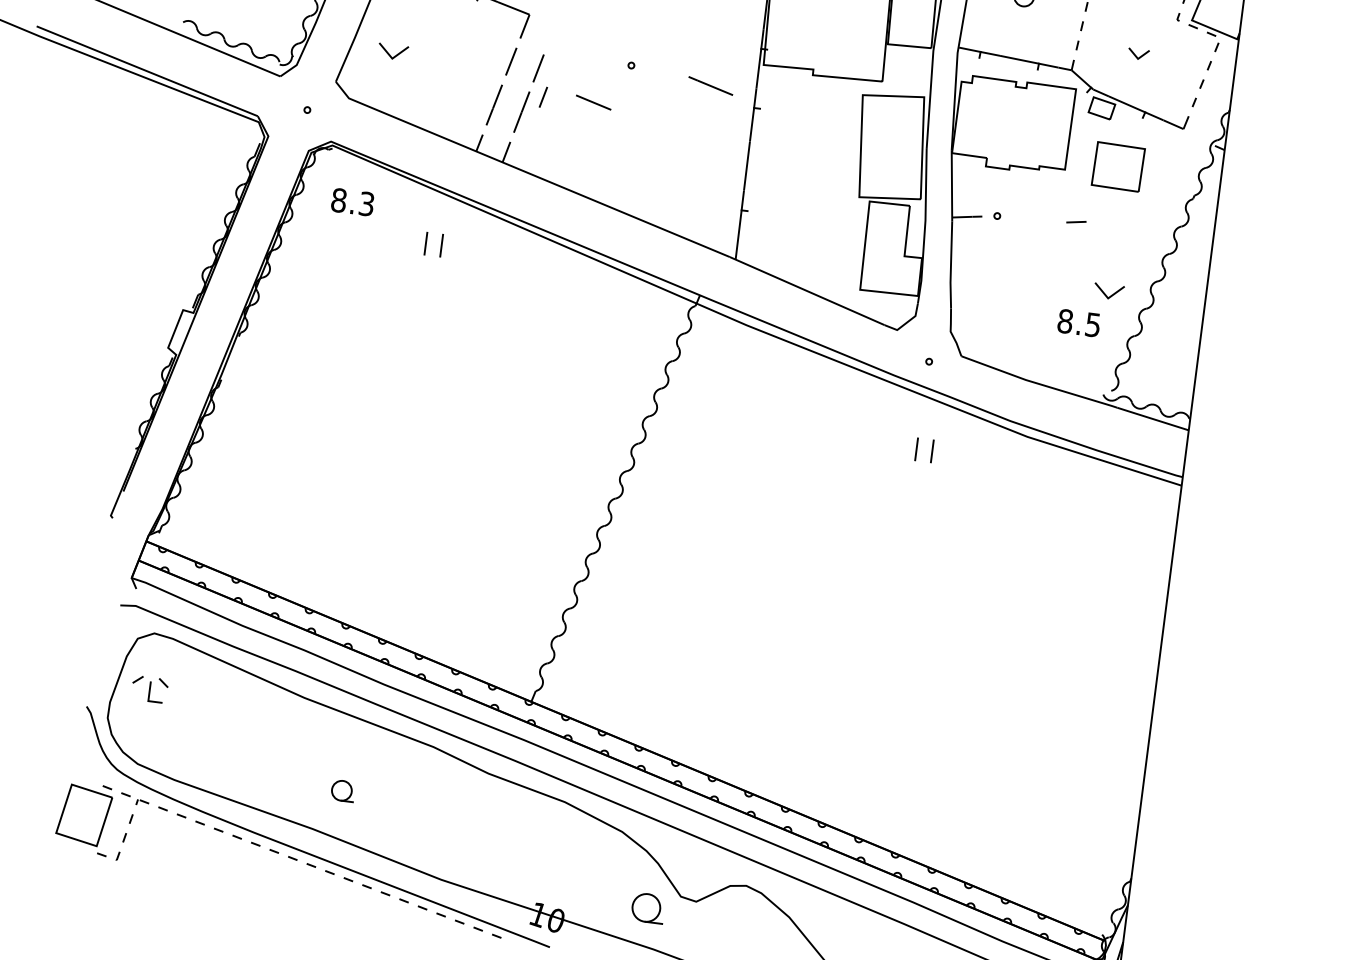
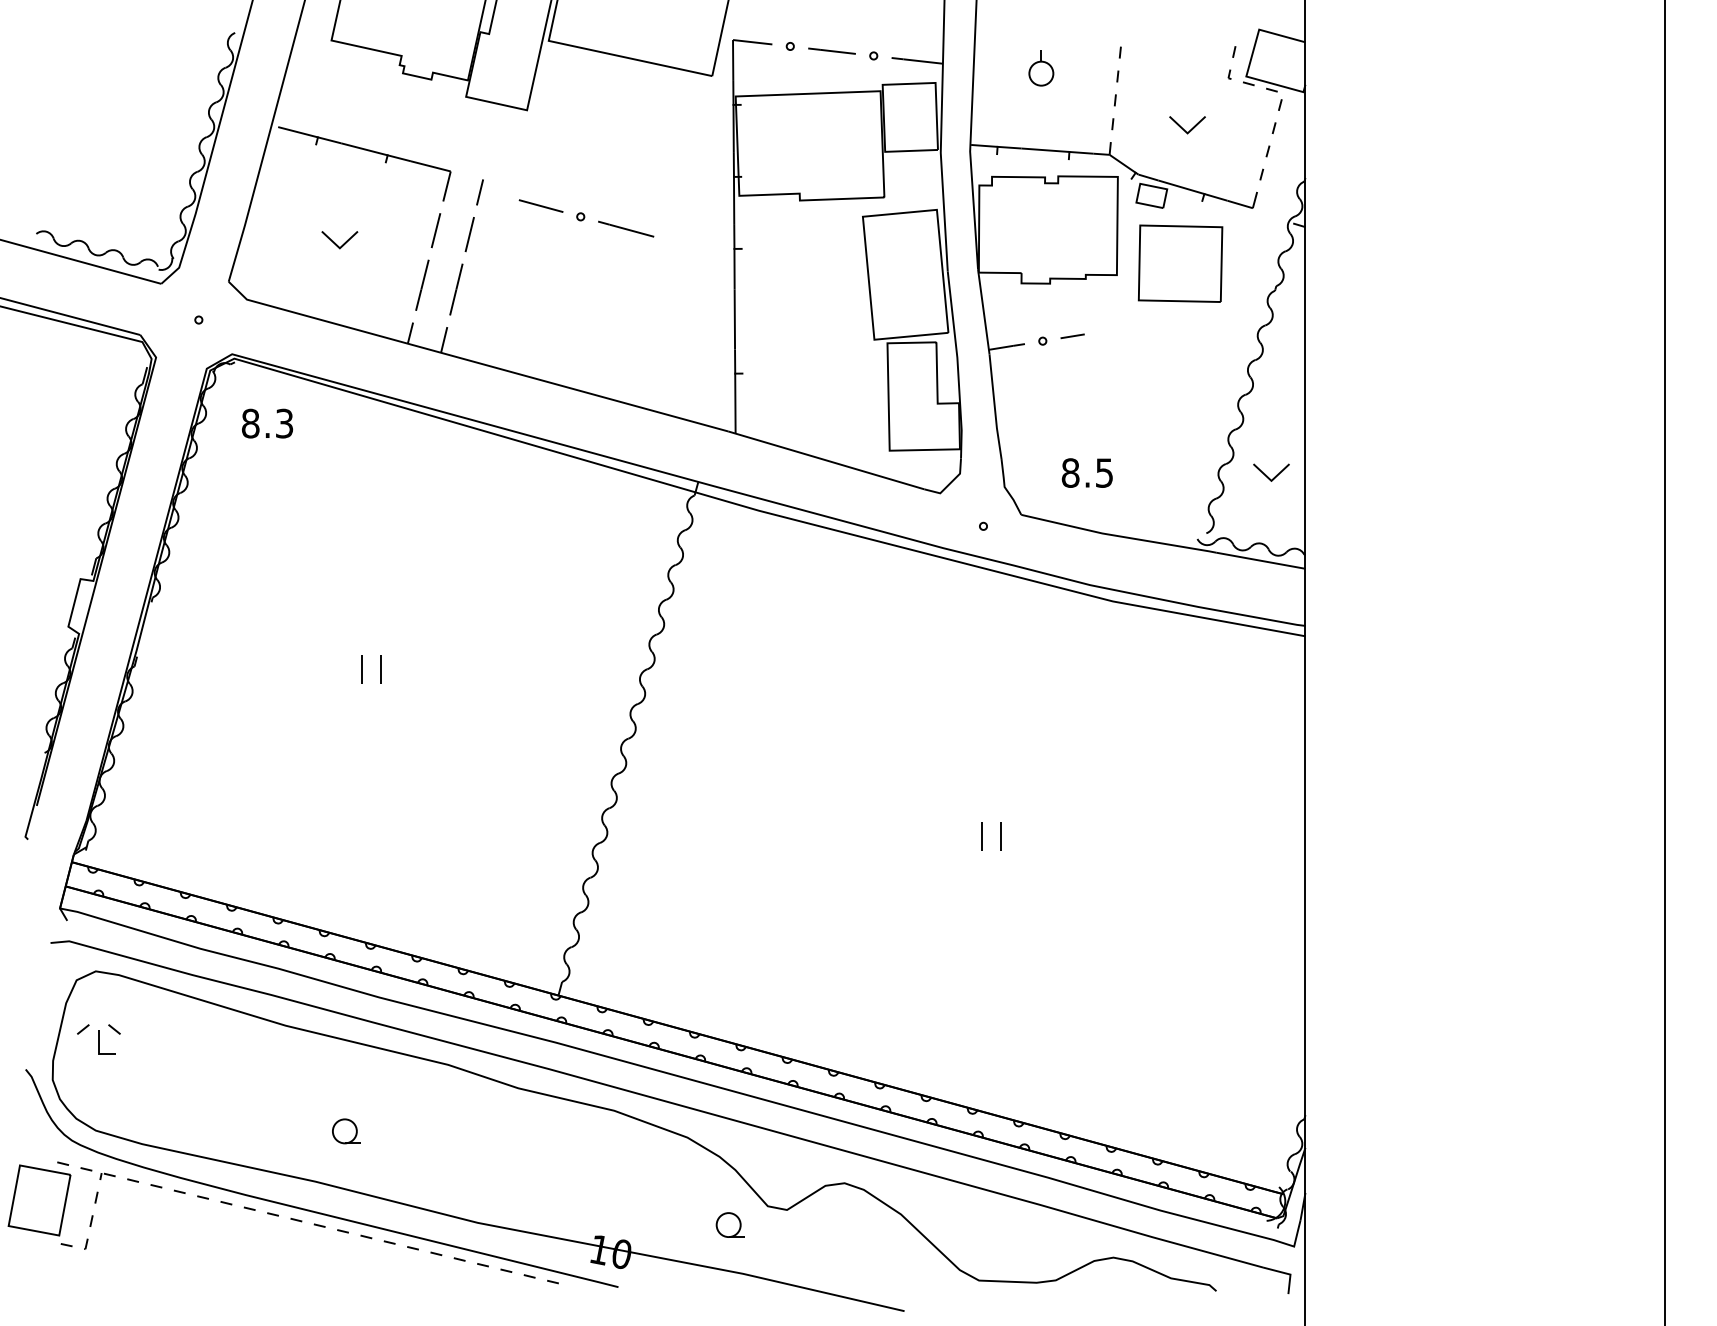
part: (392, 52) -> (339, 240), moved
part: (1138, 54) -> (1187, 125), size x1.43
line: (711, 85) -> (626, 228), moved
line: (542, 97) -> (479, 192), moved
line: (593, 102) -> (540, 205), moved
part: (1118, 166) -> (1180, 263), size x1.43
line: (1076, 222) -> (1072, 336), moved
part: (426, 244) -> (362, 669), moved
part: (1109, 291) -> (1271, 472), moved
text: (1078, 322) -> (1086, 472), moved
part: (917, 449) -> (982, 836), moved
part: (647, 907) -> (729, 1224), size x0.71

